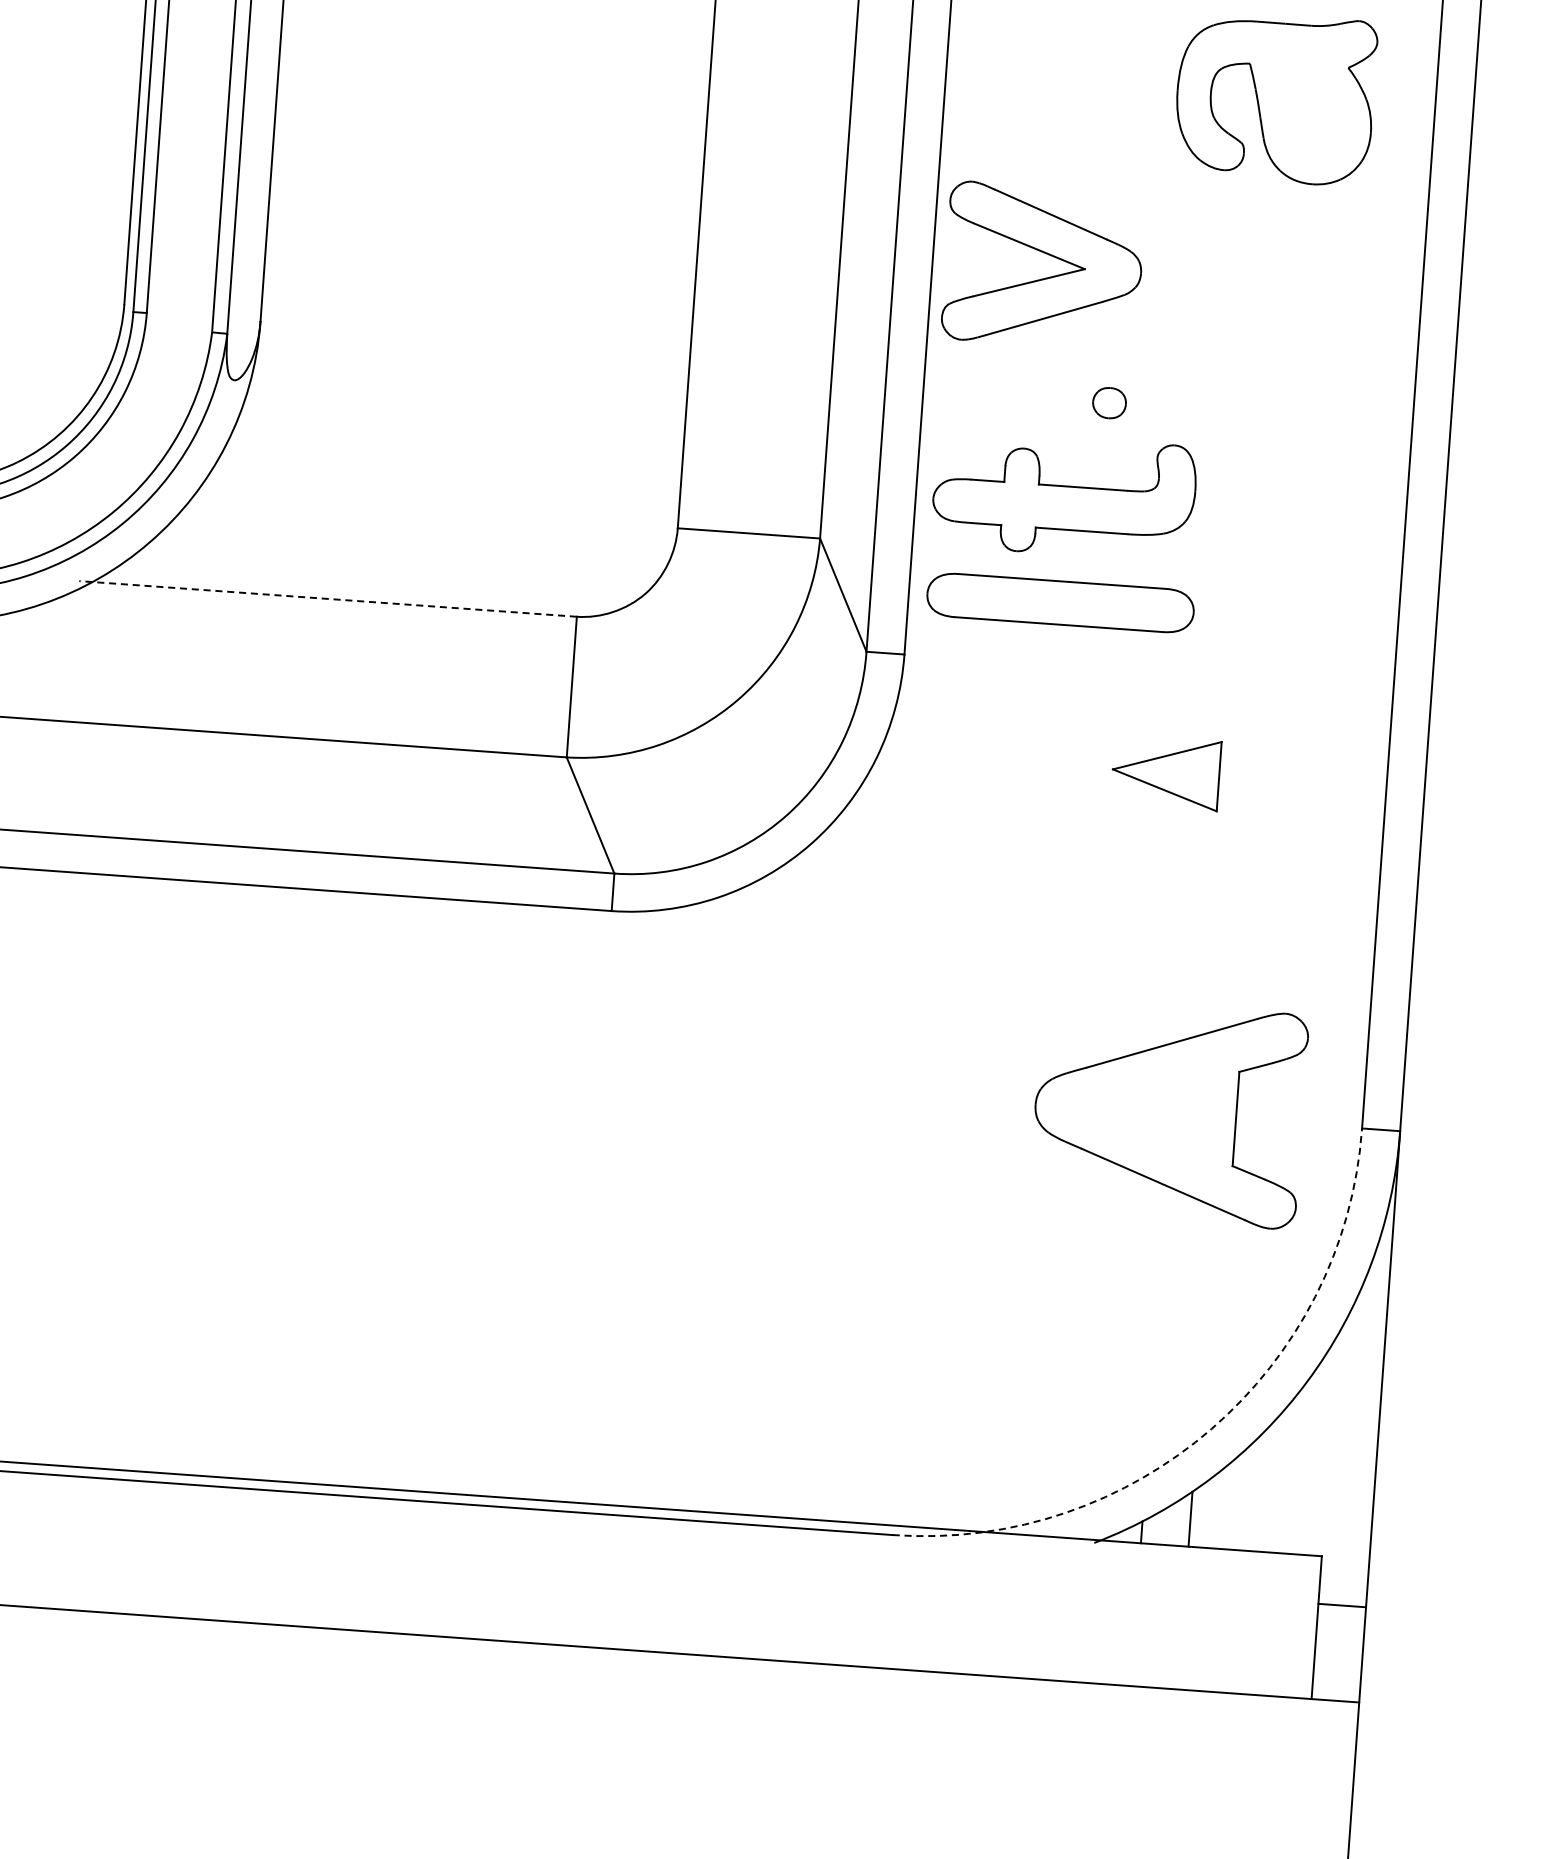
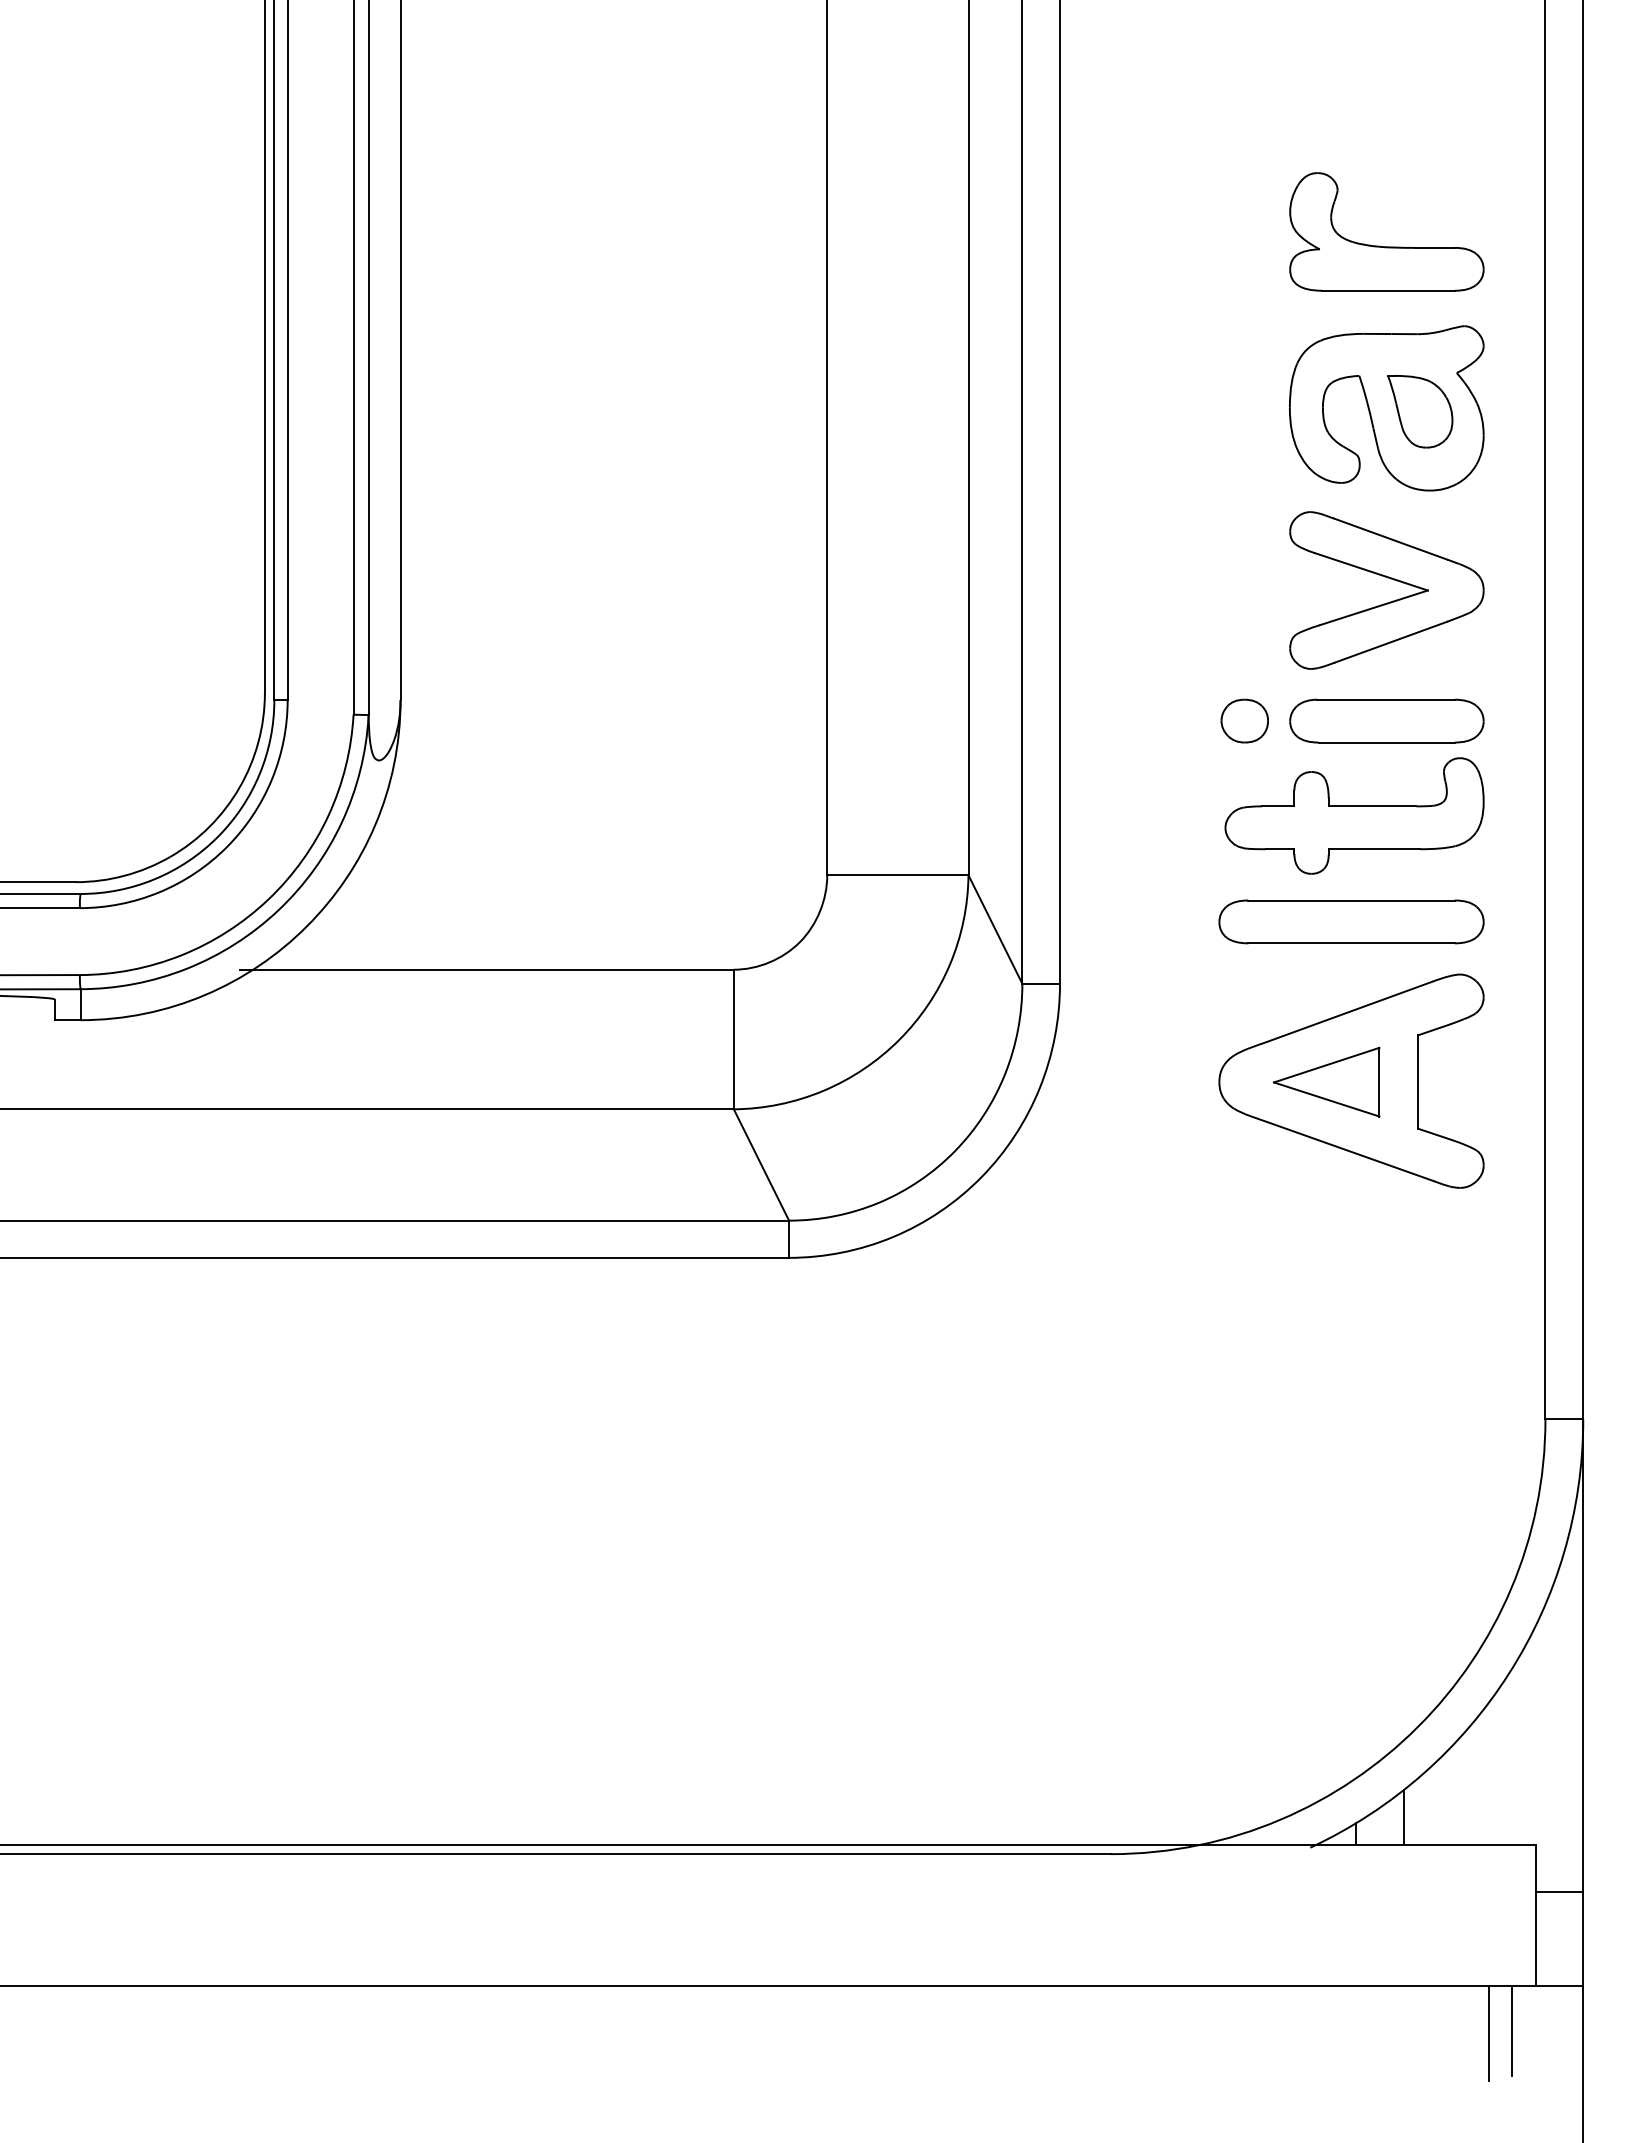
part: (1308, 103) -> (1420, 411), added
part: (1045, 277) -> (1389, 601), moved
part: (1109, 402) -> (1244, 720), size x1.43
part: (1252, 412) -> (1386, 720), added
part: (1064, 495) -> (1354, 815), moved
line: (327, 598) -> (486, 969), dashed -> solid
part: (1060, 602) -> (1351, 921), moved
part: (1168, 1112) -> (1351, 1080), moved
arc: (1212, 1428) -> (1418, 1726), dashed -> solid
line: (1284, 1742) -> (1512, 2031), added
line: (1260, 1743) -> (1488, 2033), added

